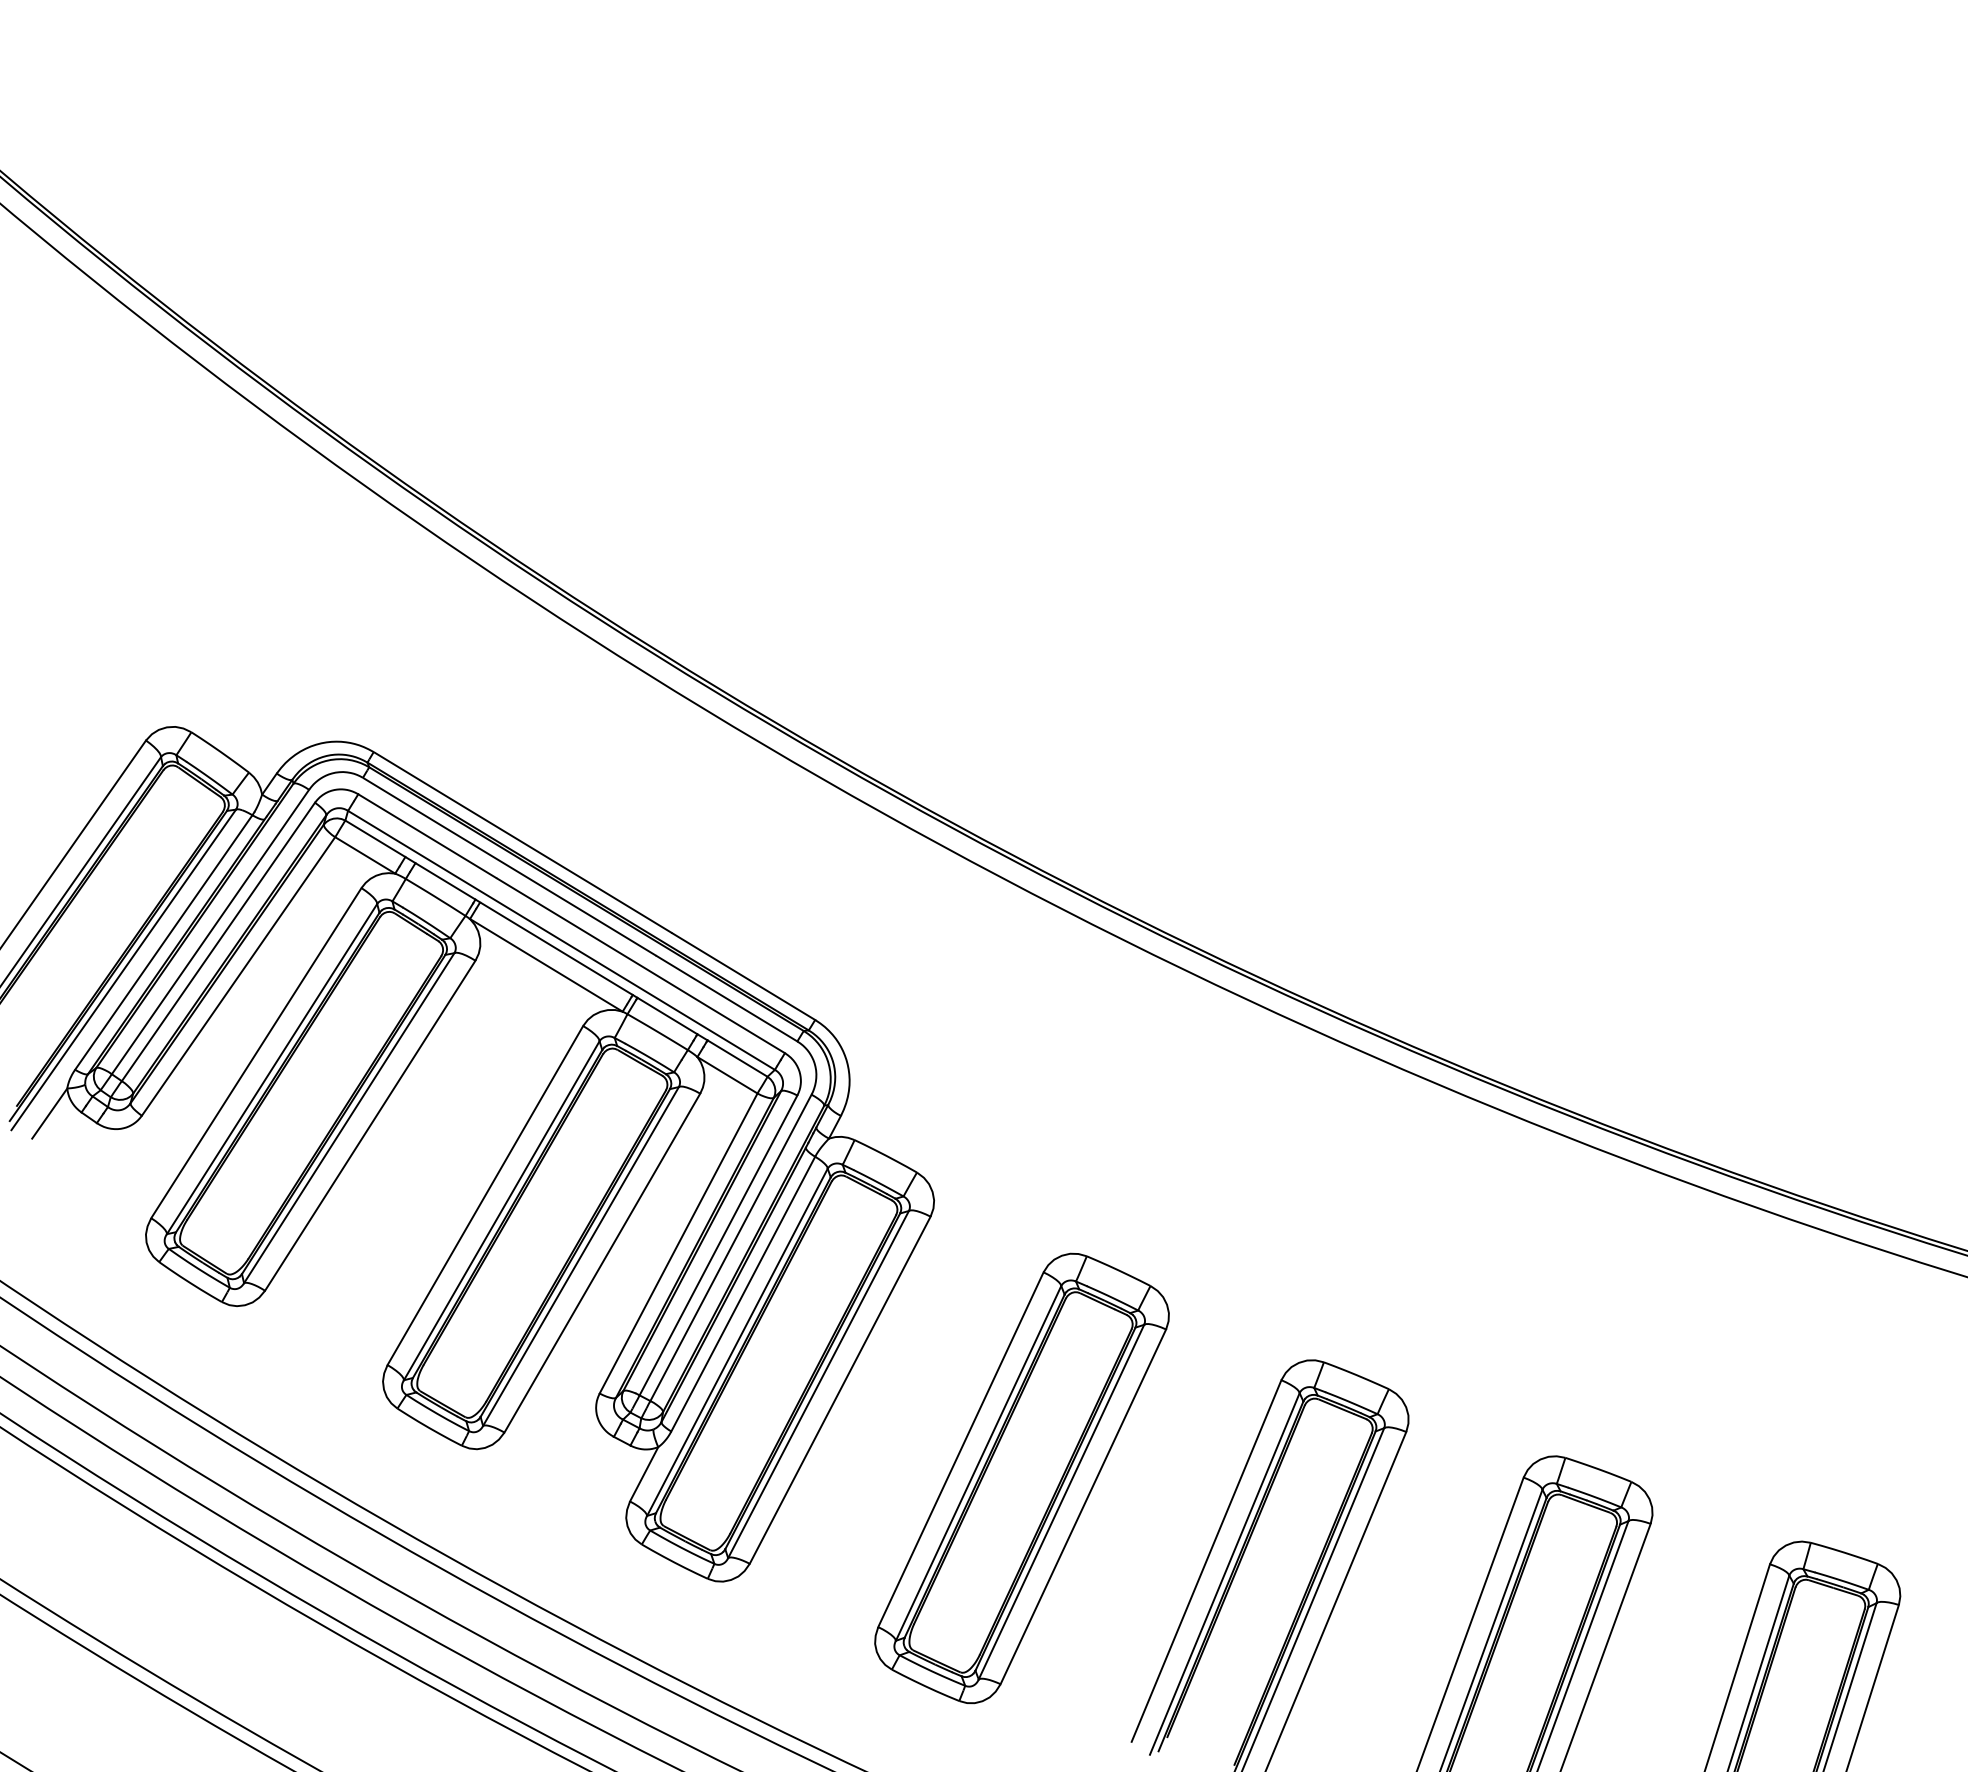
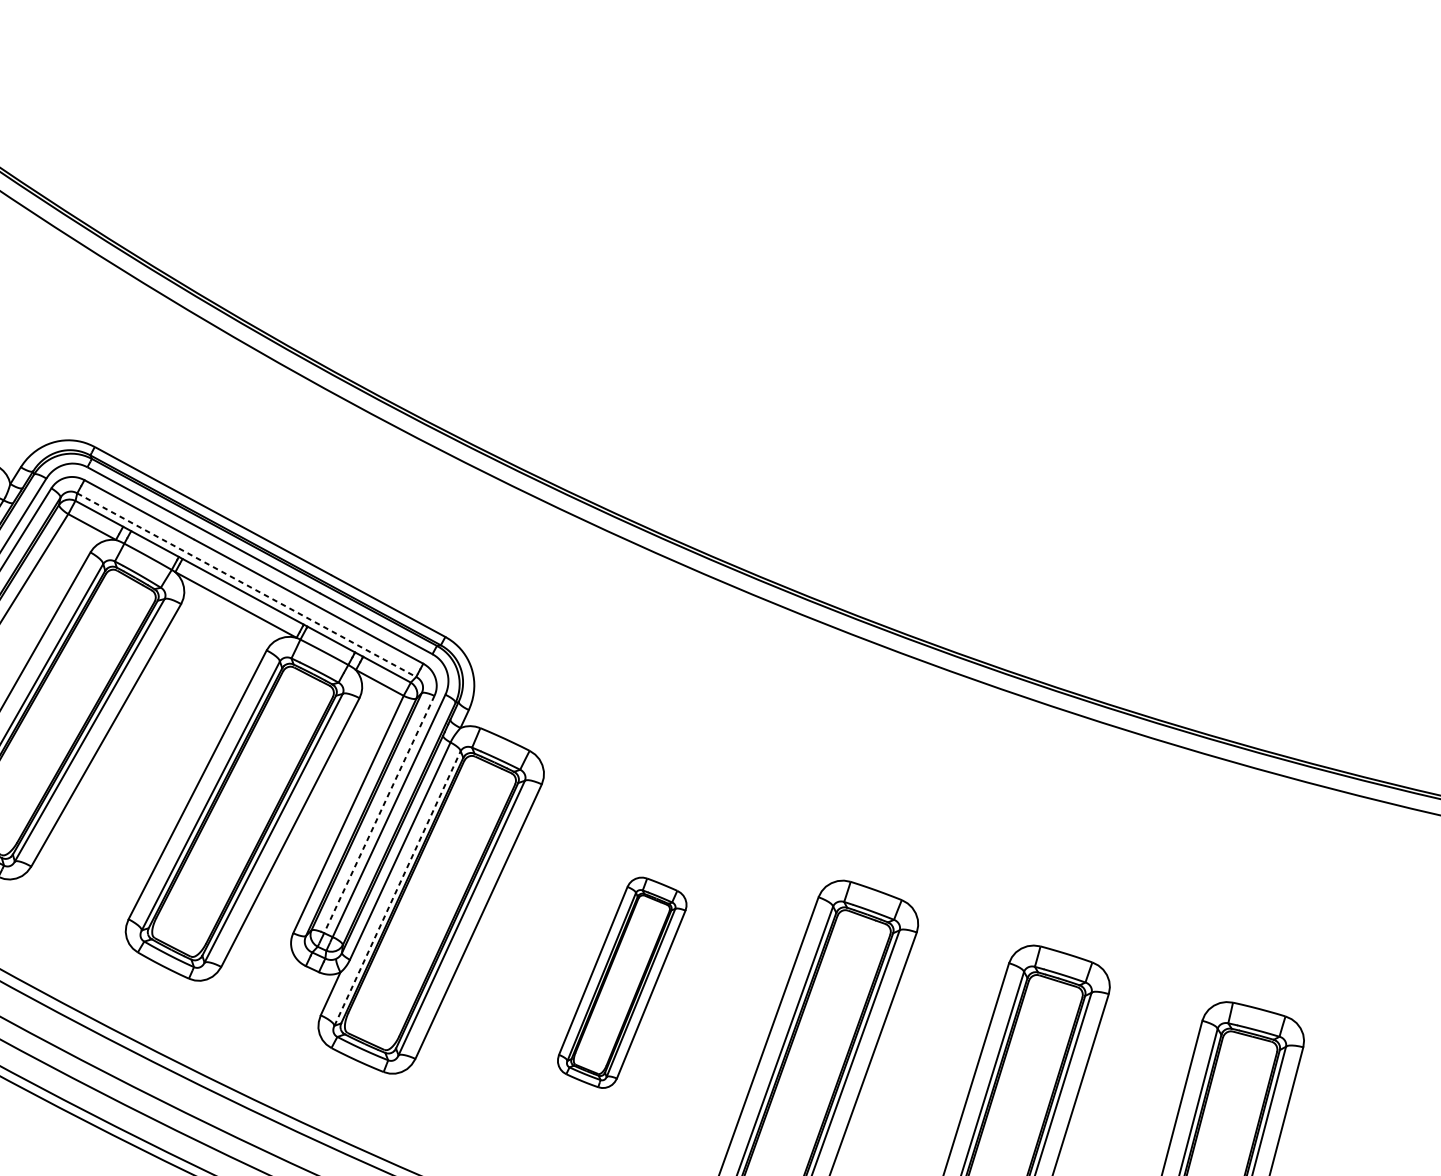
line: (561, 940) -> (246, 585), solid -> dashed
line: (718, 1245) -> (379, 814), solid -> dashed
line: (737, 1342) -> (397, 888), solid -> dashed
part: (1021, 1478) -> (621, 982), size x0.6

